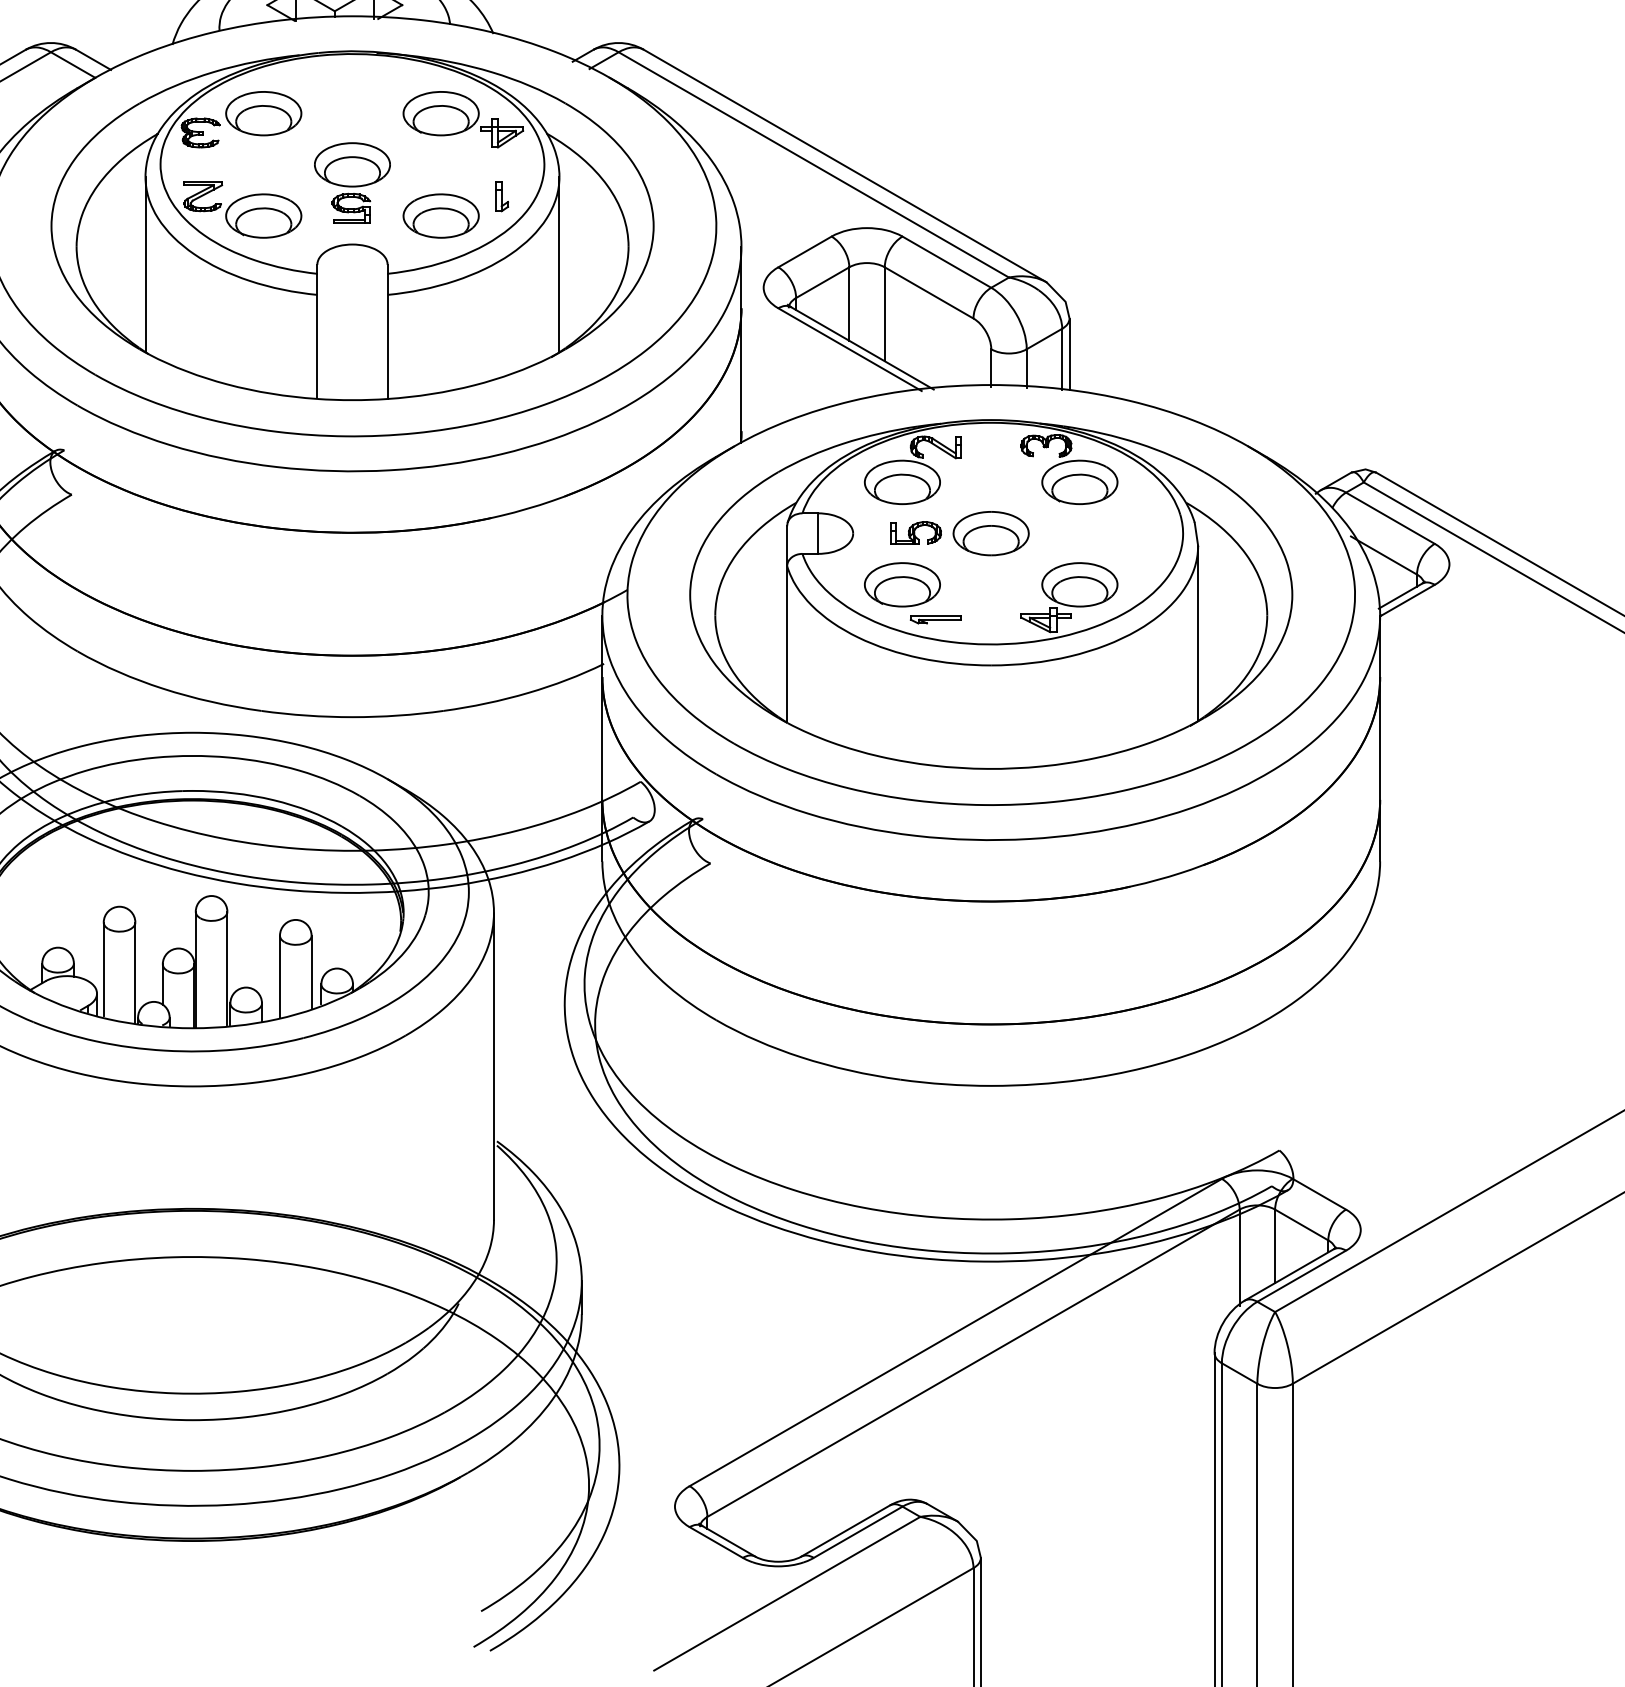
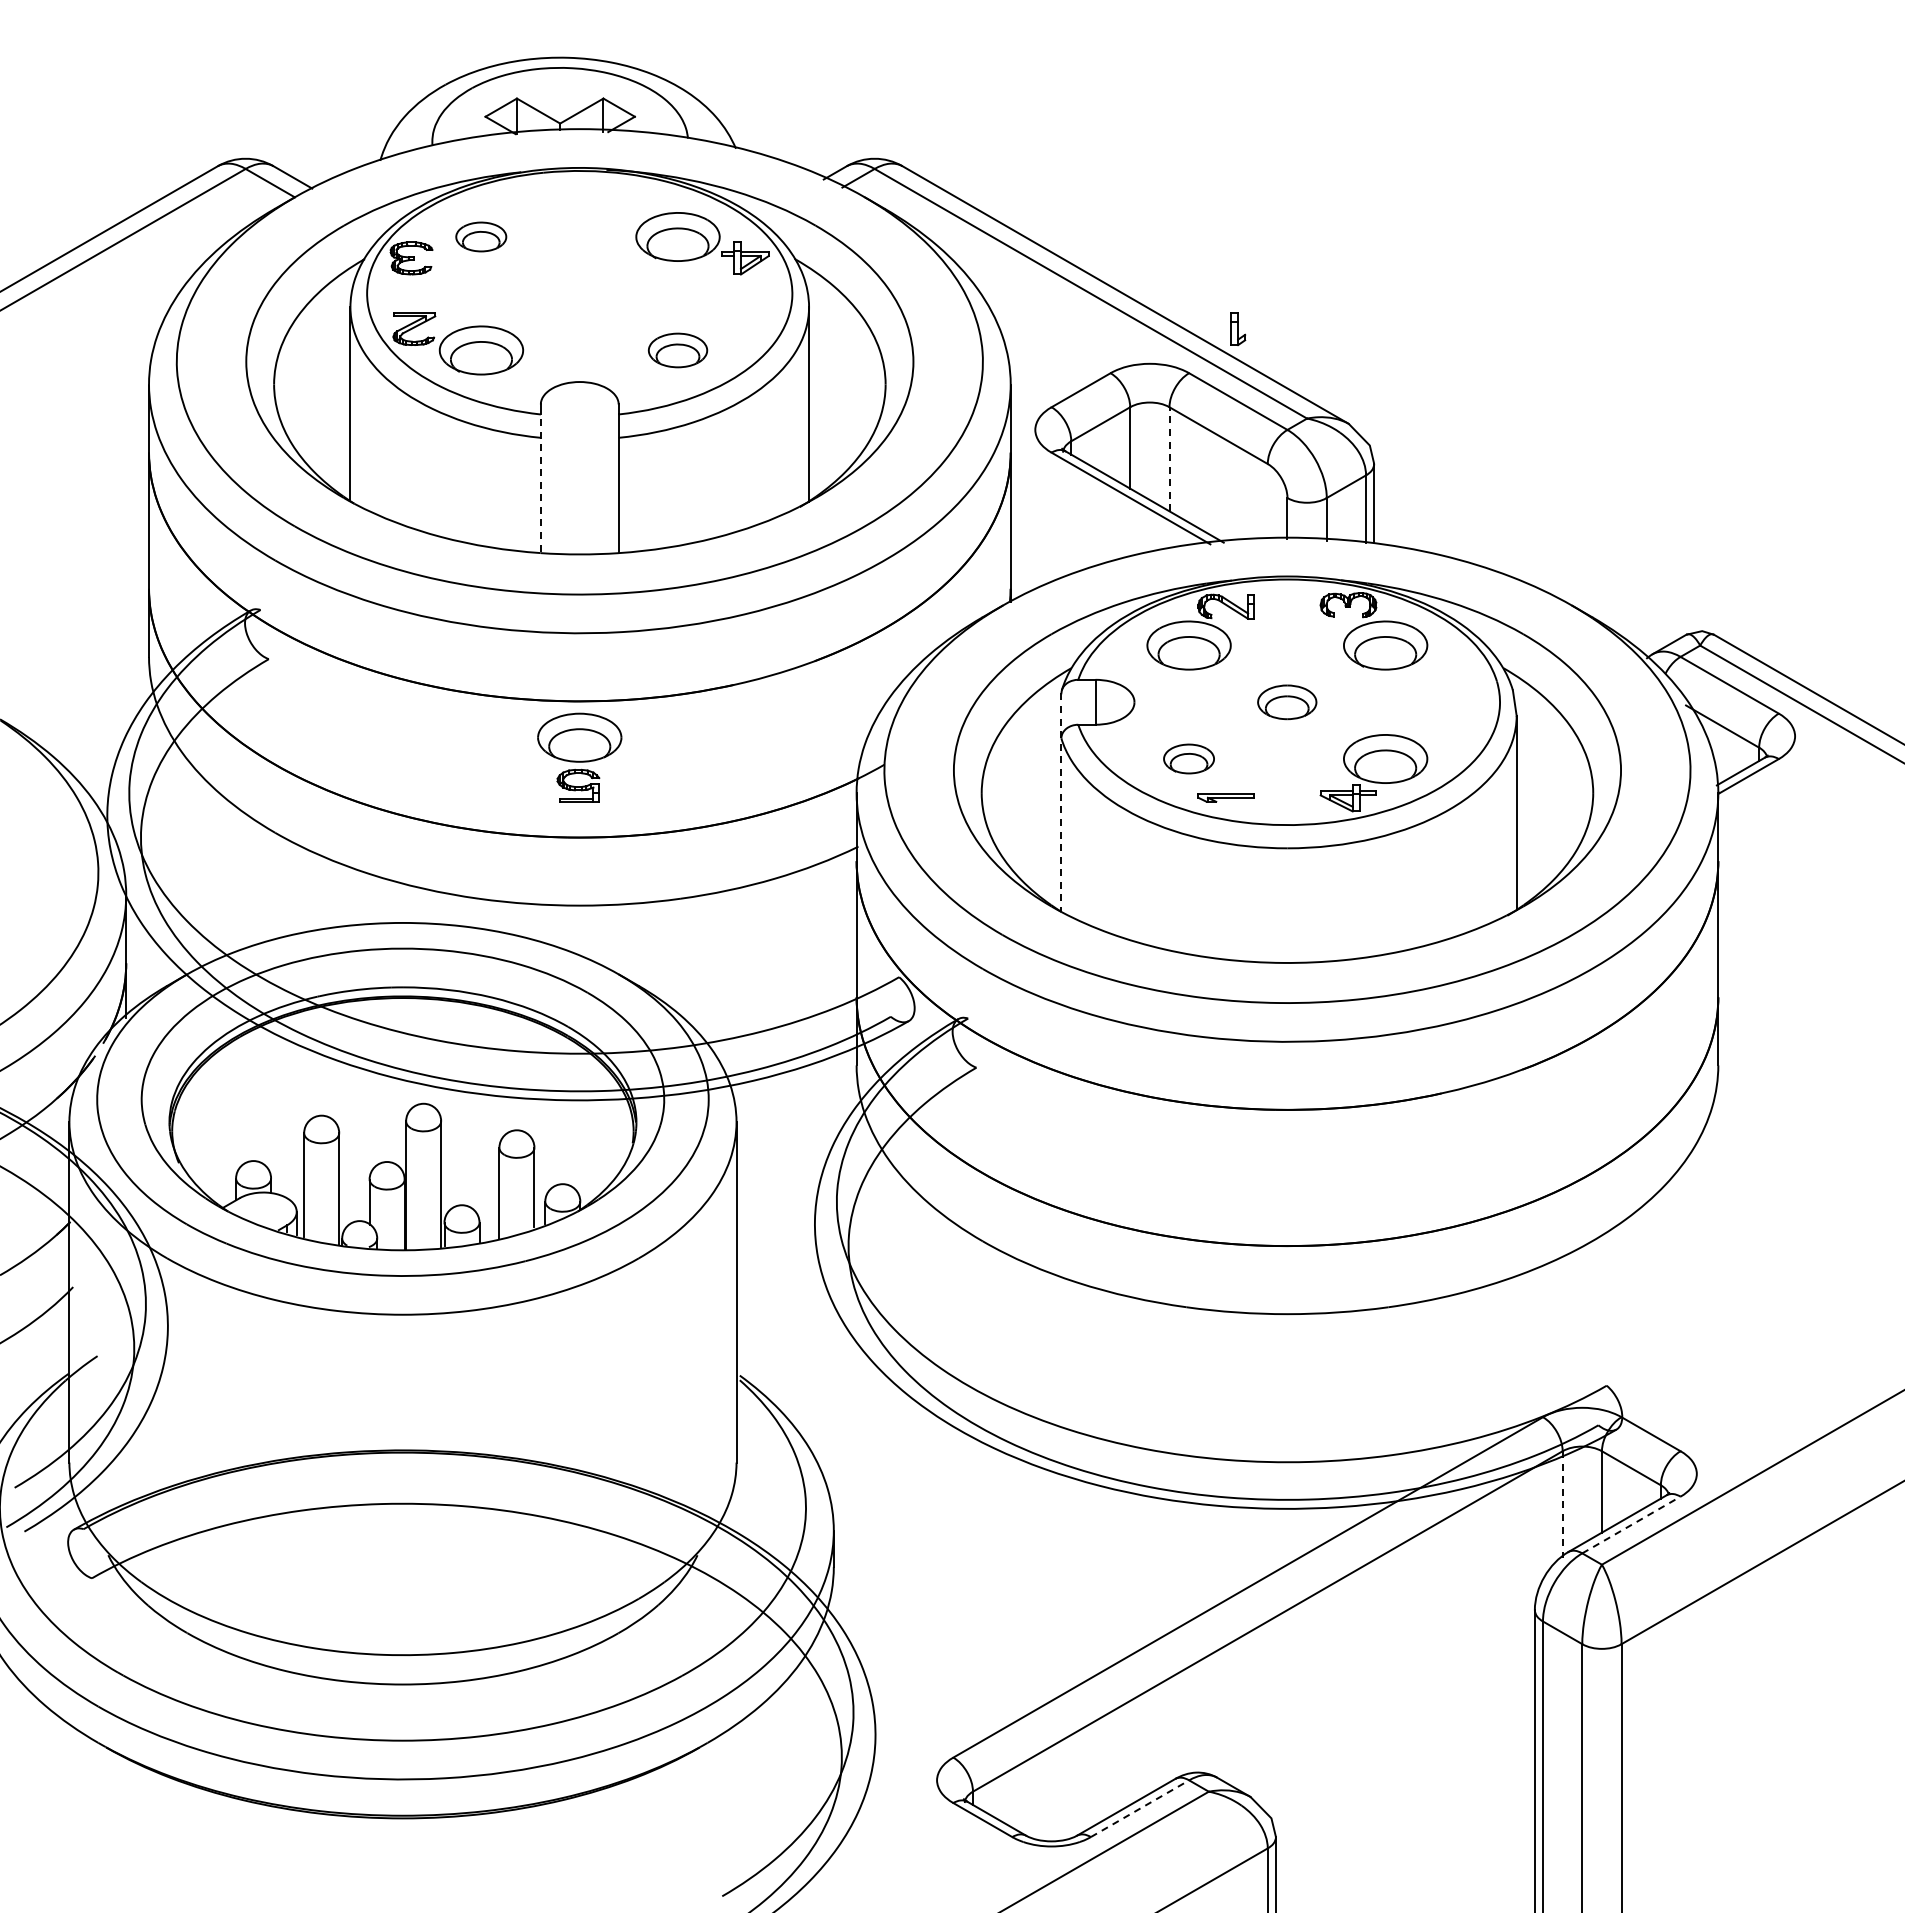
part: (262, 113) -> (480, 236), size x0.6
part: (352, 182) -> (579, 757), moved
part: (502, 196) -> (1238, 328), moved
part: (440, 216) -> (677, 350), size x0.7
line: (884, 313) -> (1169, 458), solid -> dashed
line: (317, 336) -> (540, 483), solid -> dashed
part: (915, 532) -> (1203, 701), removed
part: (990, 533) -> (1286, 702), size x0.7
part: (901, 584) -> (1188, 758), size x0.6
line: (787, 624) -> (1061, 802), solid -> dashed
line: (1239, 1258) -> (1562, 1505), solid -> dashed
line: (1301, 1276) -> (1631, 1525), solid -> dashed
line: (858, 1532) -> (1140, 1808), solid -> dashed

